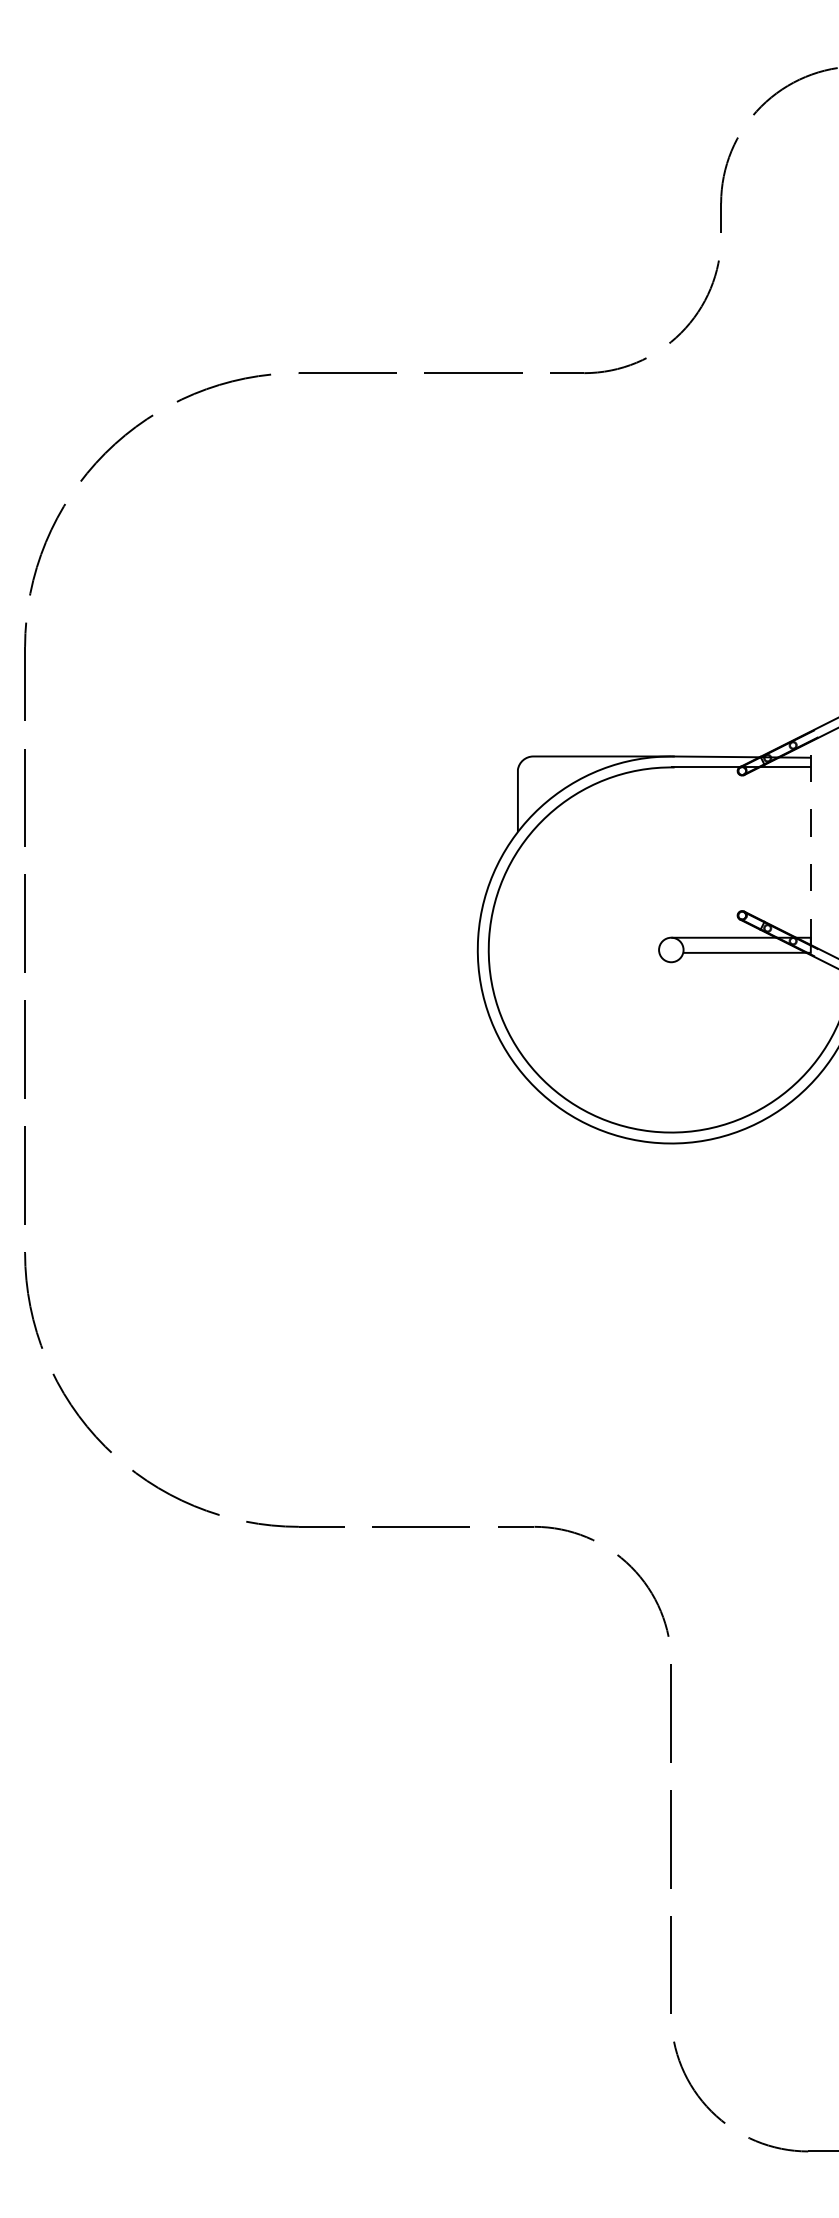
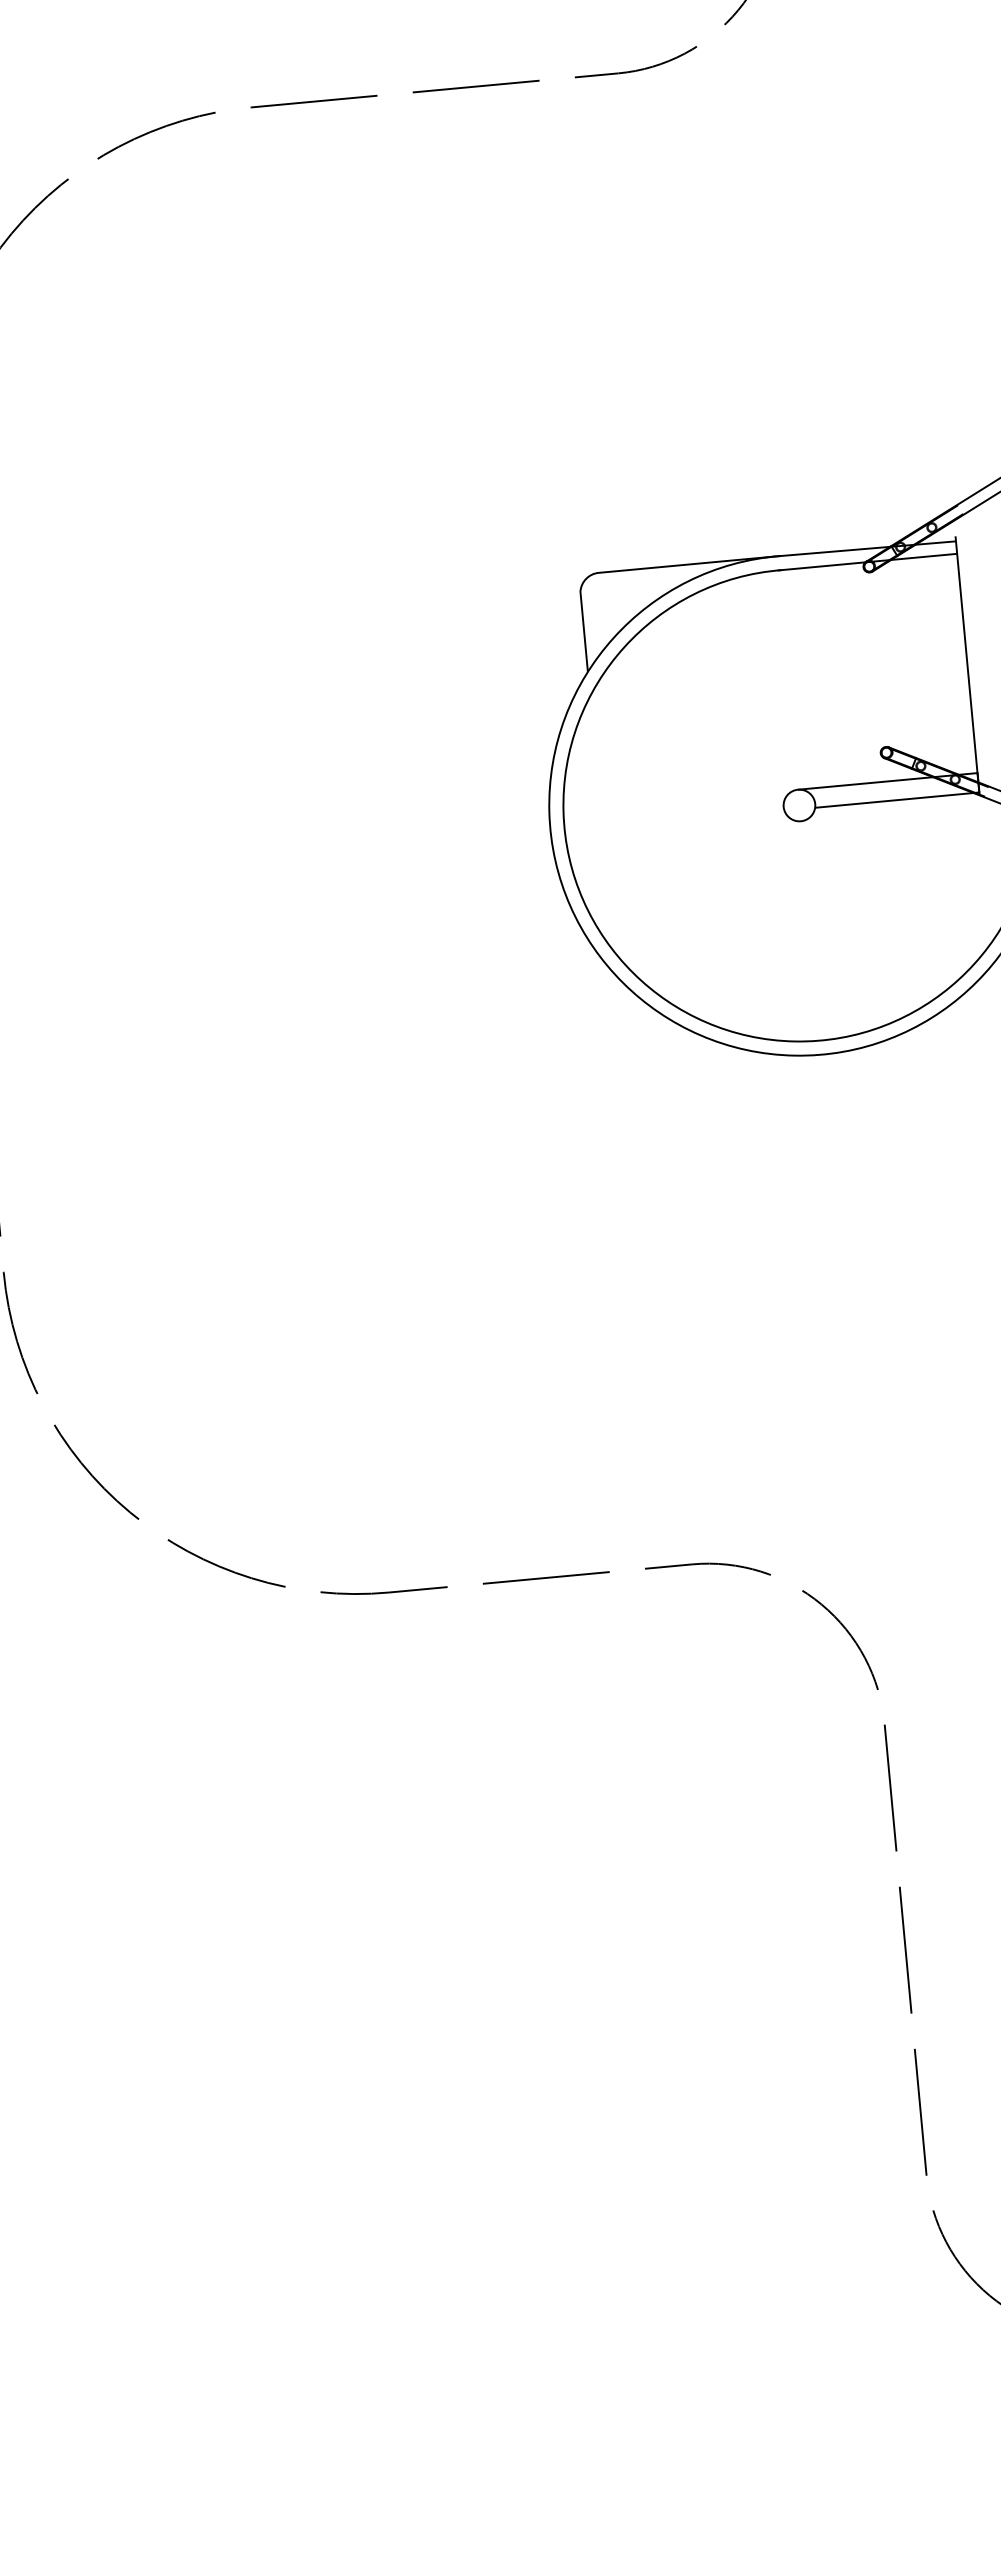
line: (810, 854) -> (967, 665), dashed -> solid

